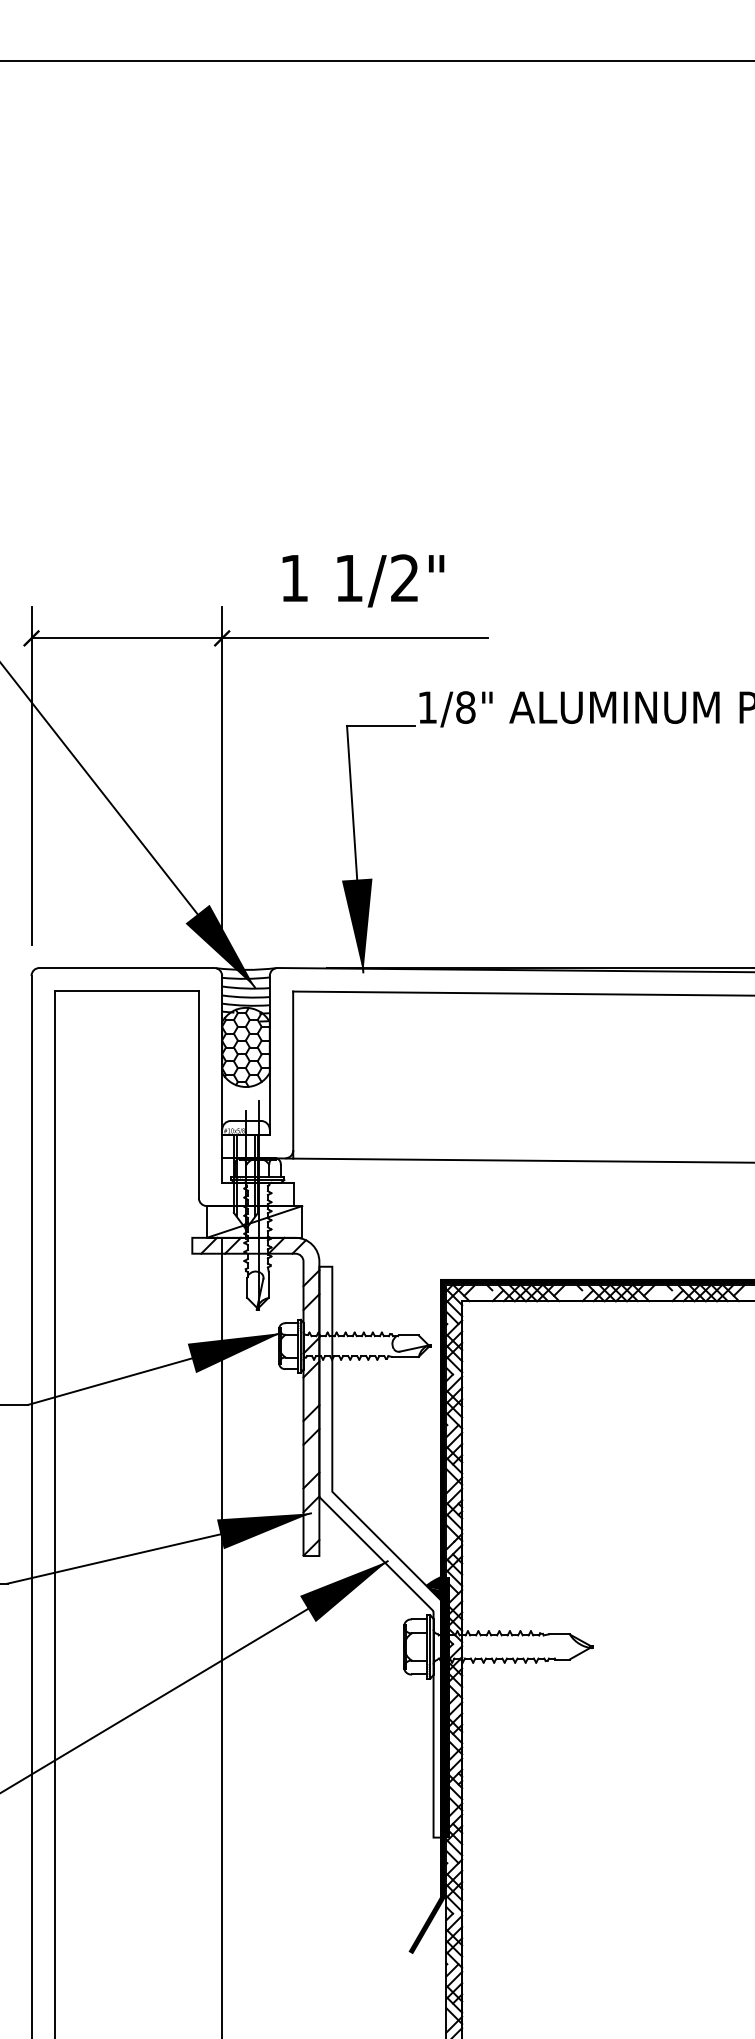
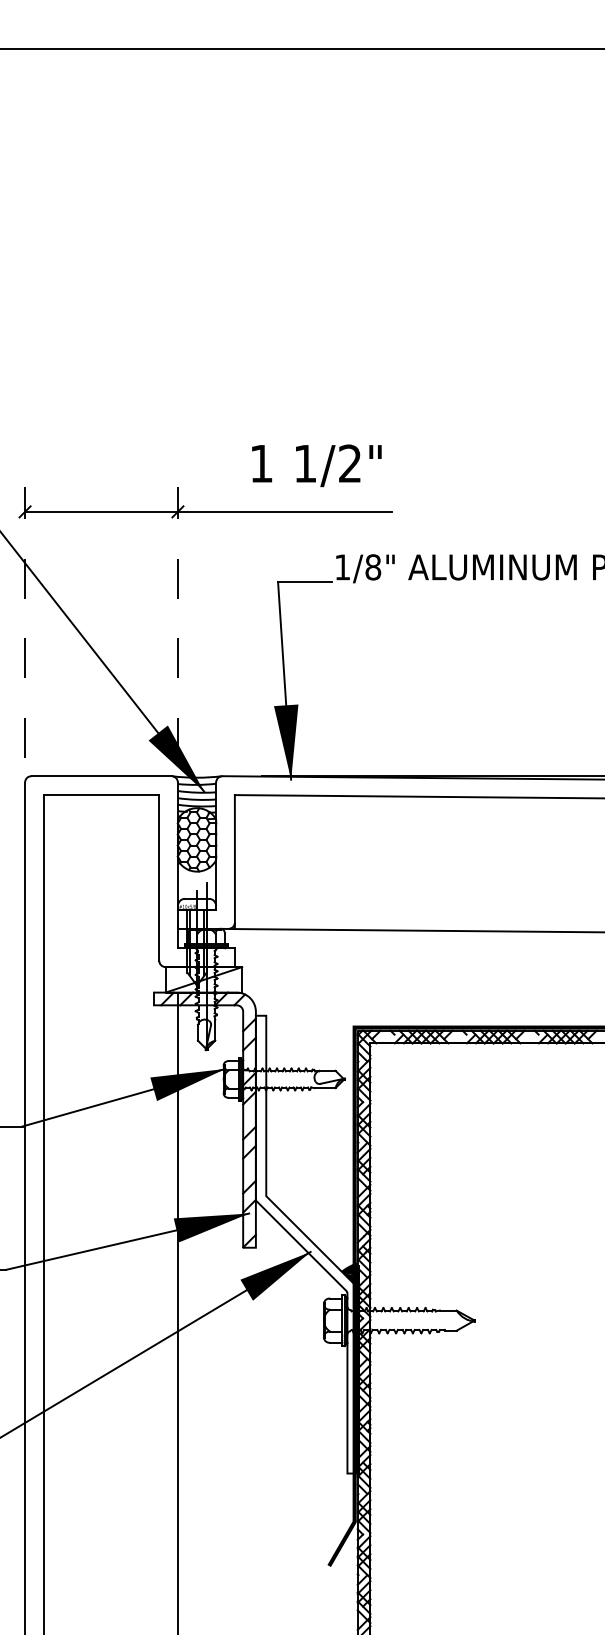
text: (363, 580) -> (316, 465), moved
line: (31, 776) -> (25, 622), solid -> dashed
line: (222, 776) -> (178, 622), solid -> dashed

